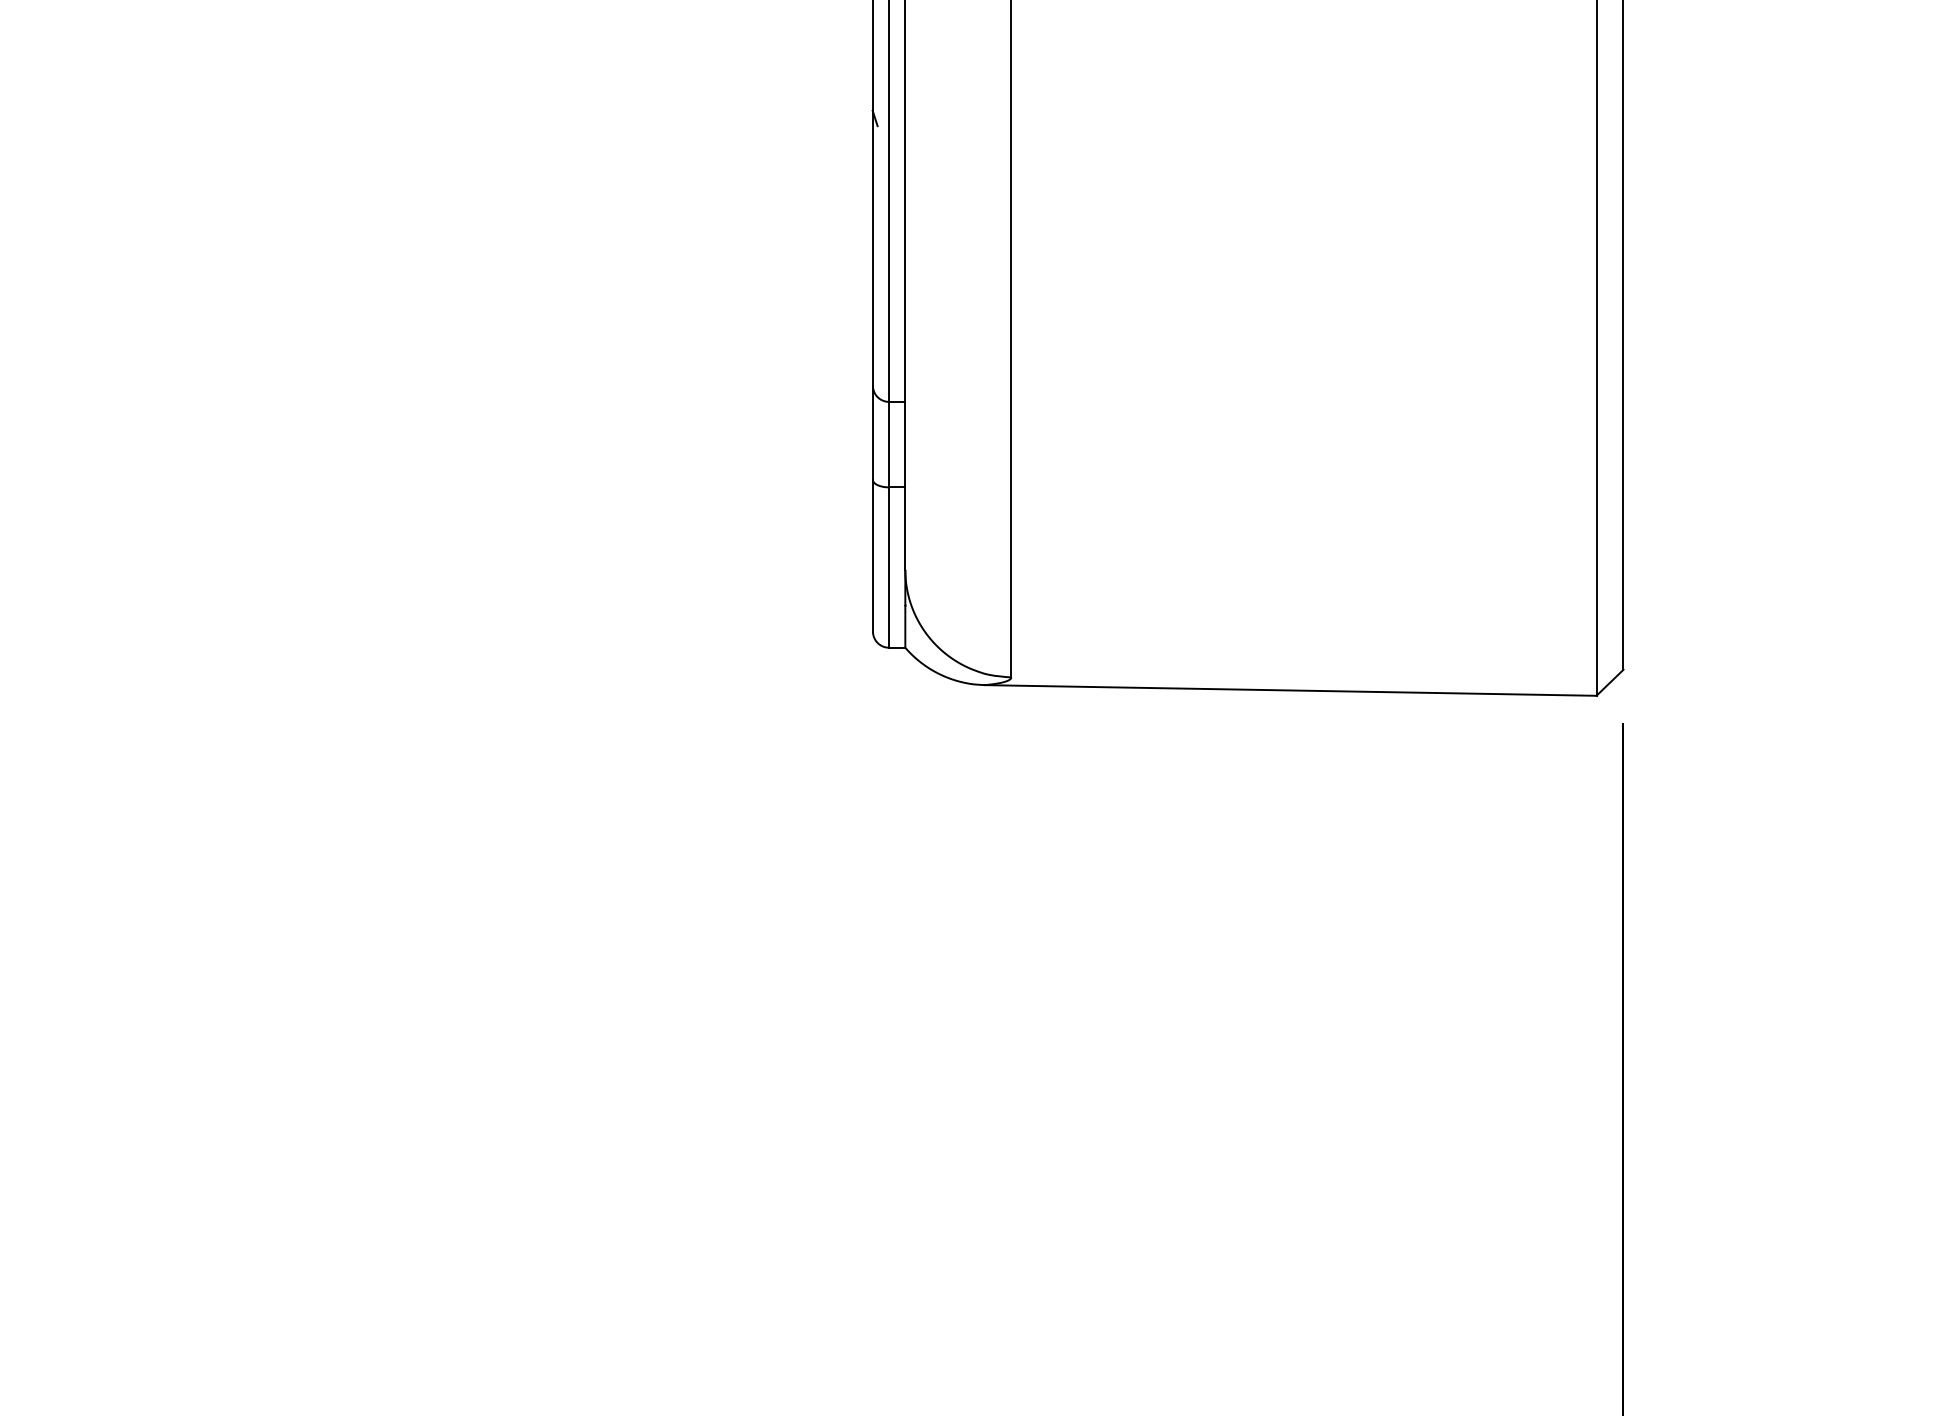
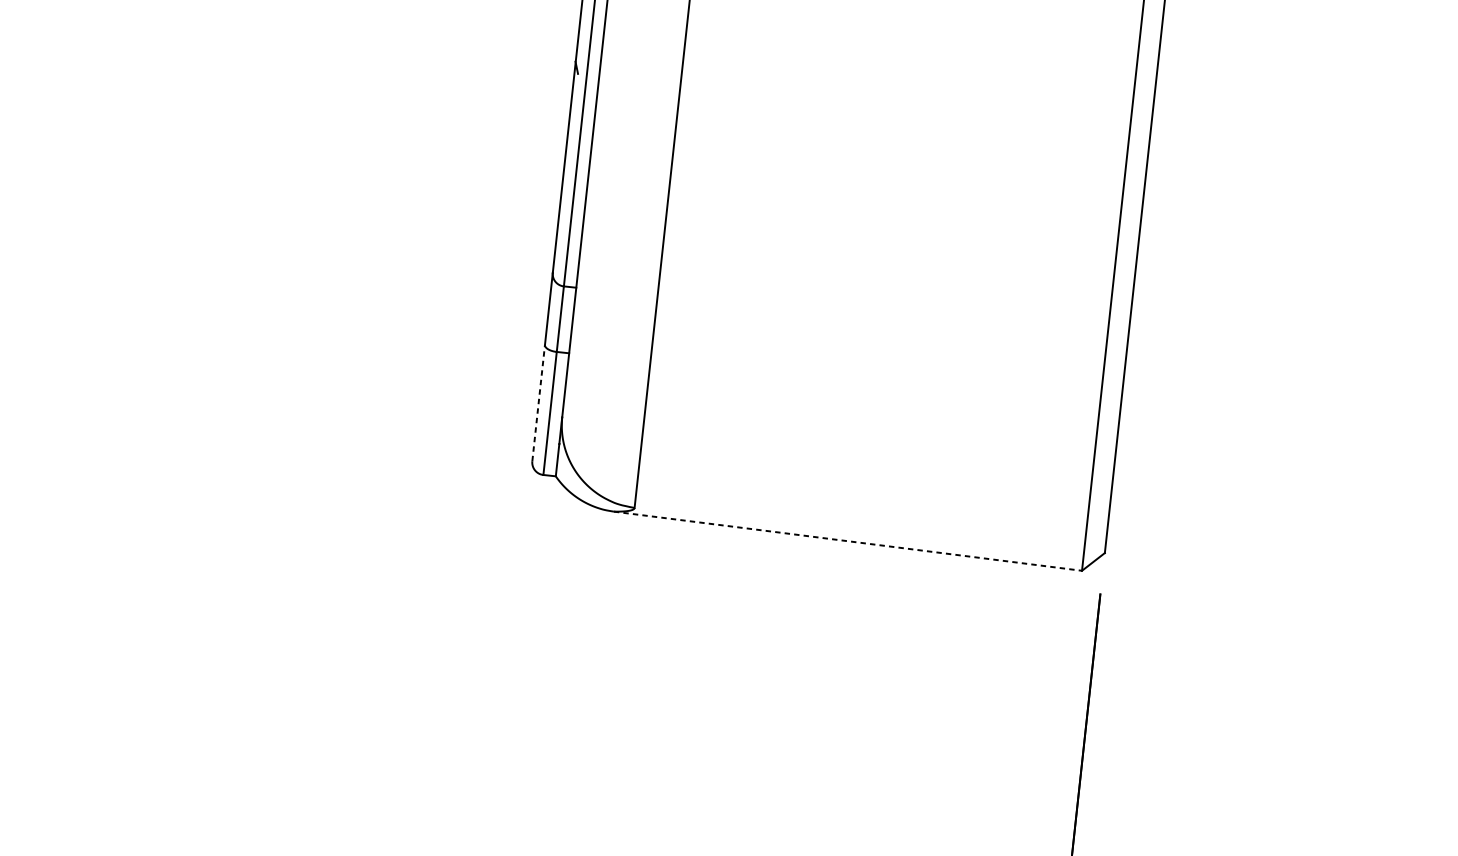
line: (872, 555) -> (538, 402), solid -> dashed
line: (1290, 690) -> (847, 541), solid -> dashed

